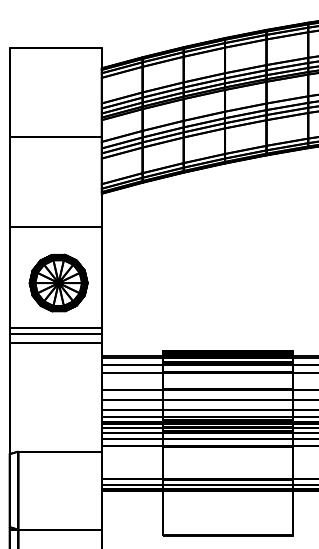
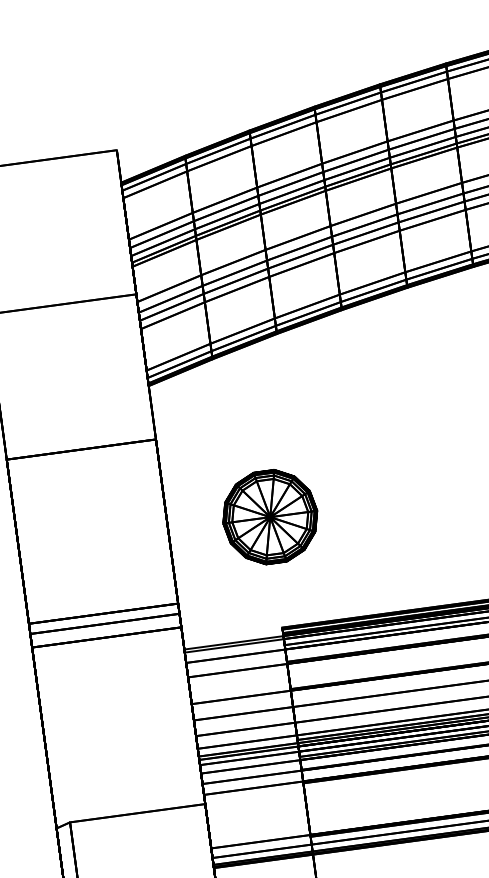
part: (58, 282) -> (269, 516), moved

